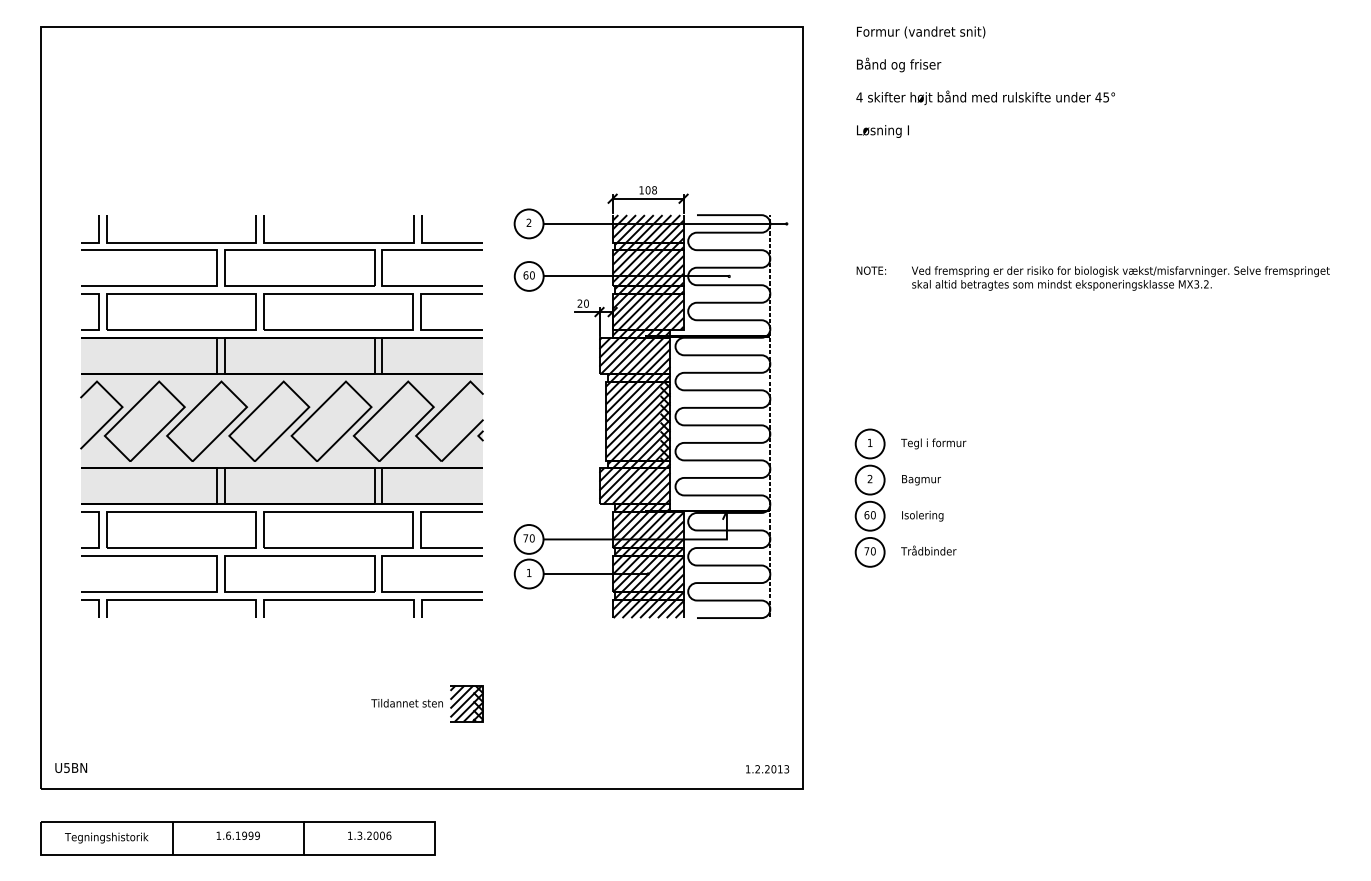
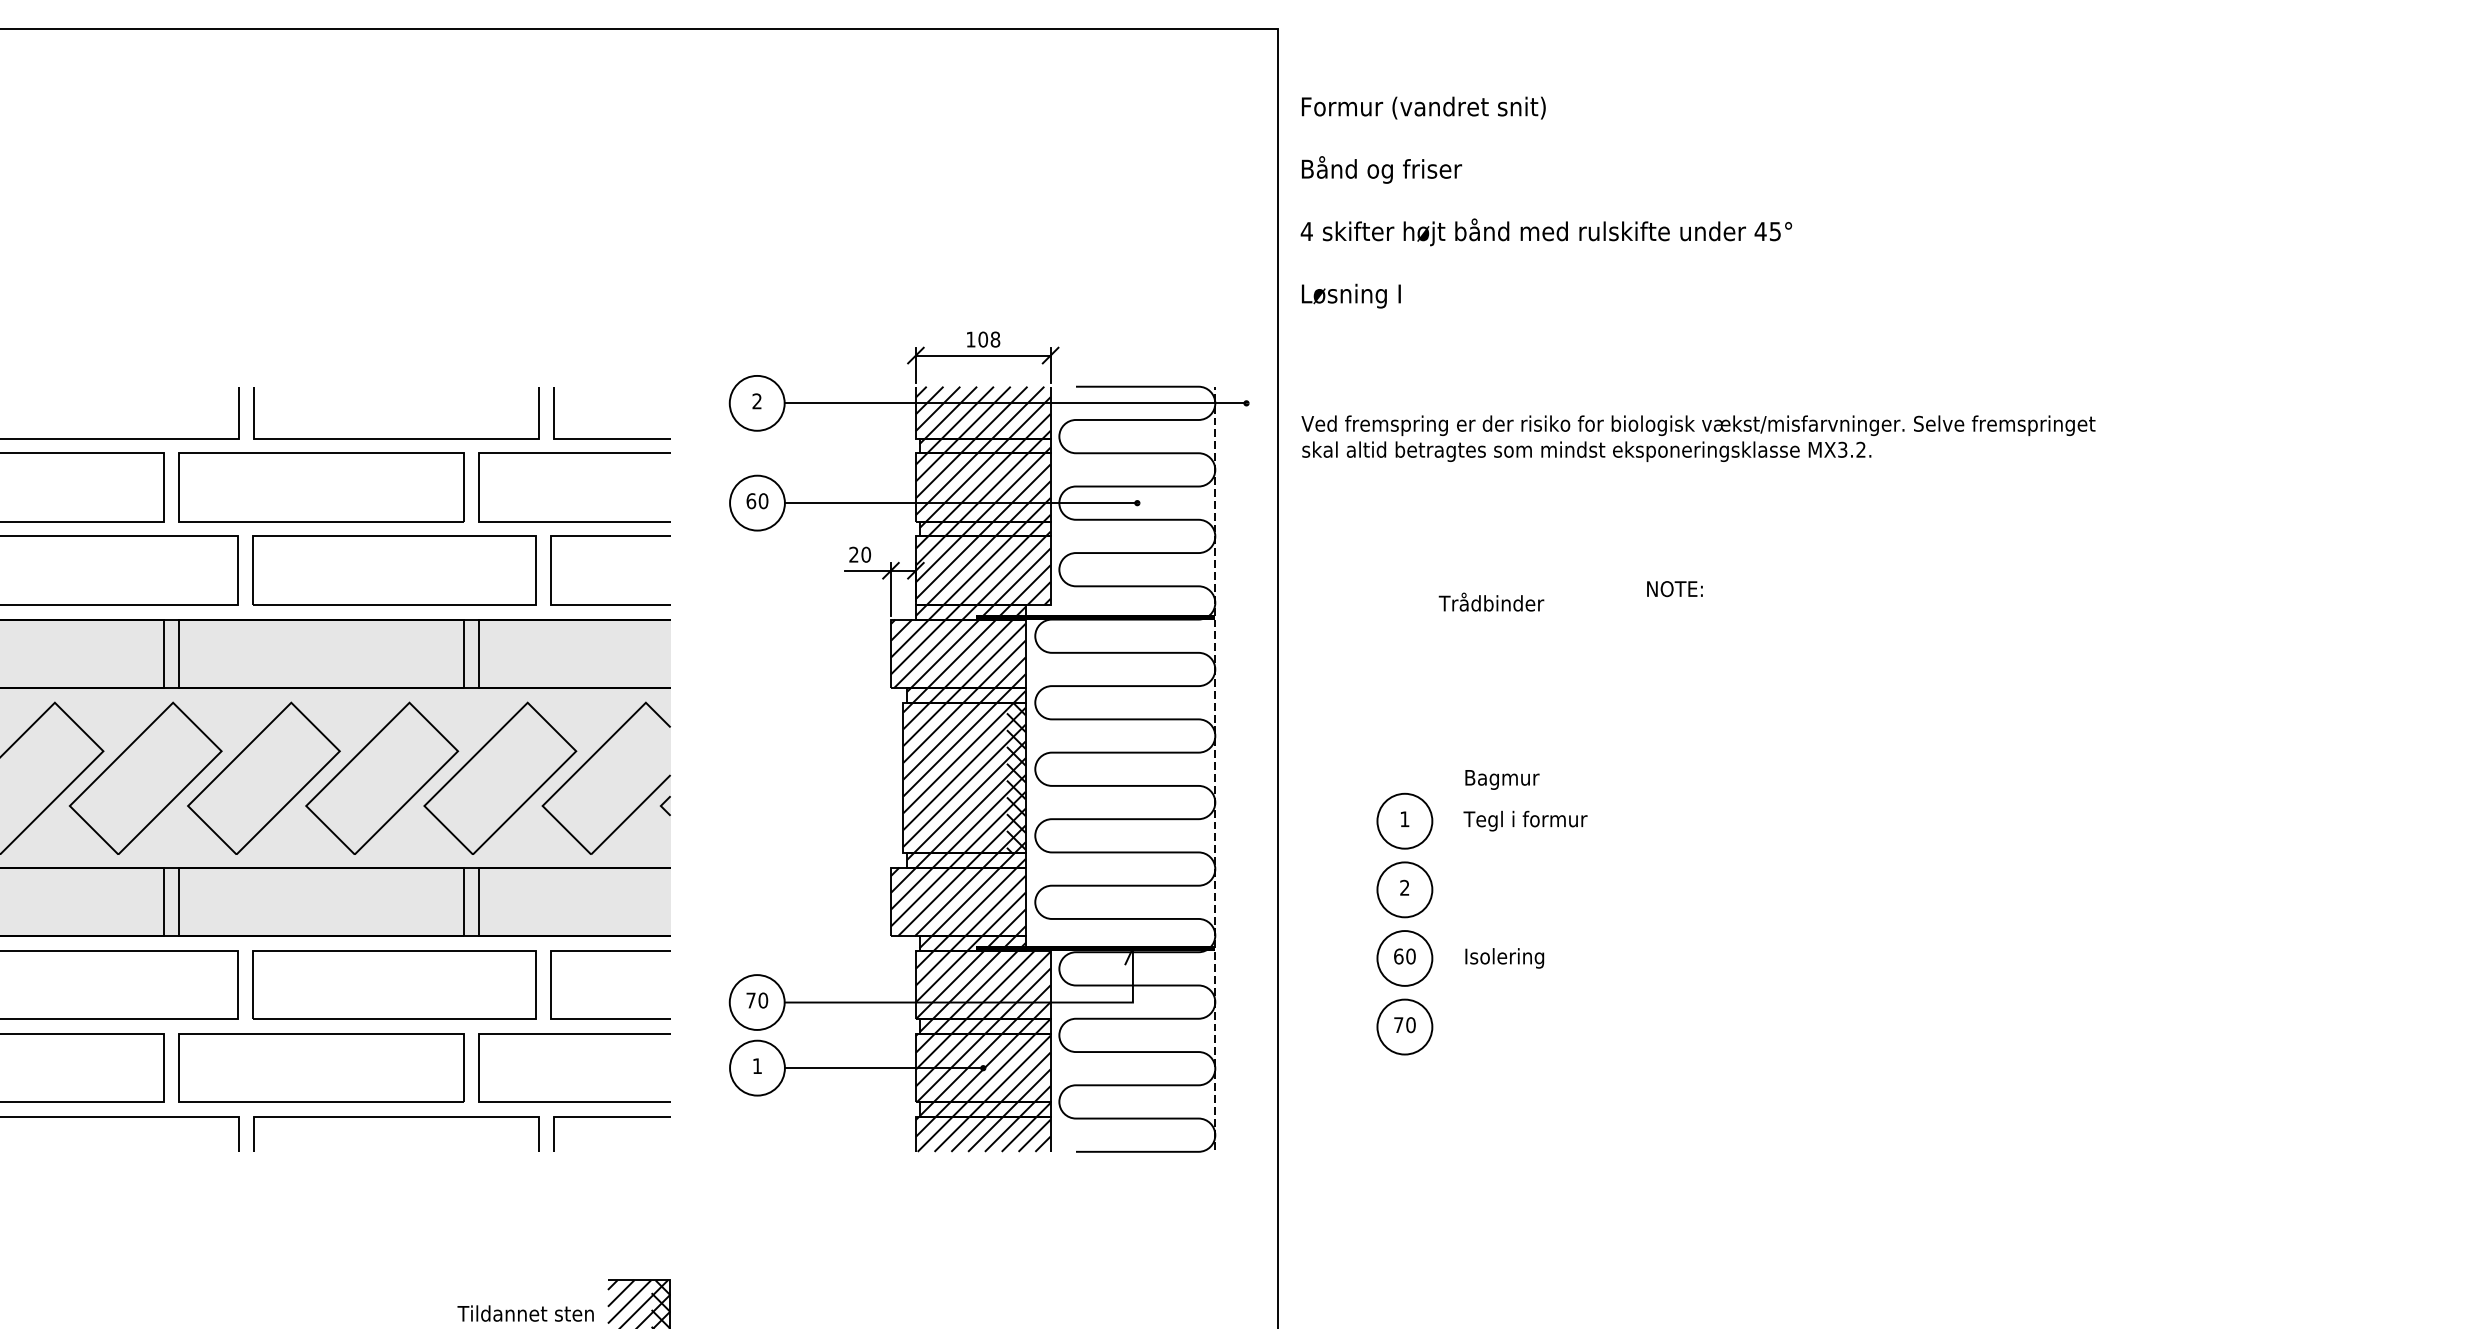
text: (985, 81) -> (1546, 201), moved
text: (870, 270) -> (1673, 588), moved
text: (1120, 278) -> (1697, 438), moved
text: (921, 480) -> (1502, 780), moved
text: (928, 550) -> (1490, 601), moved

